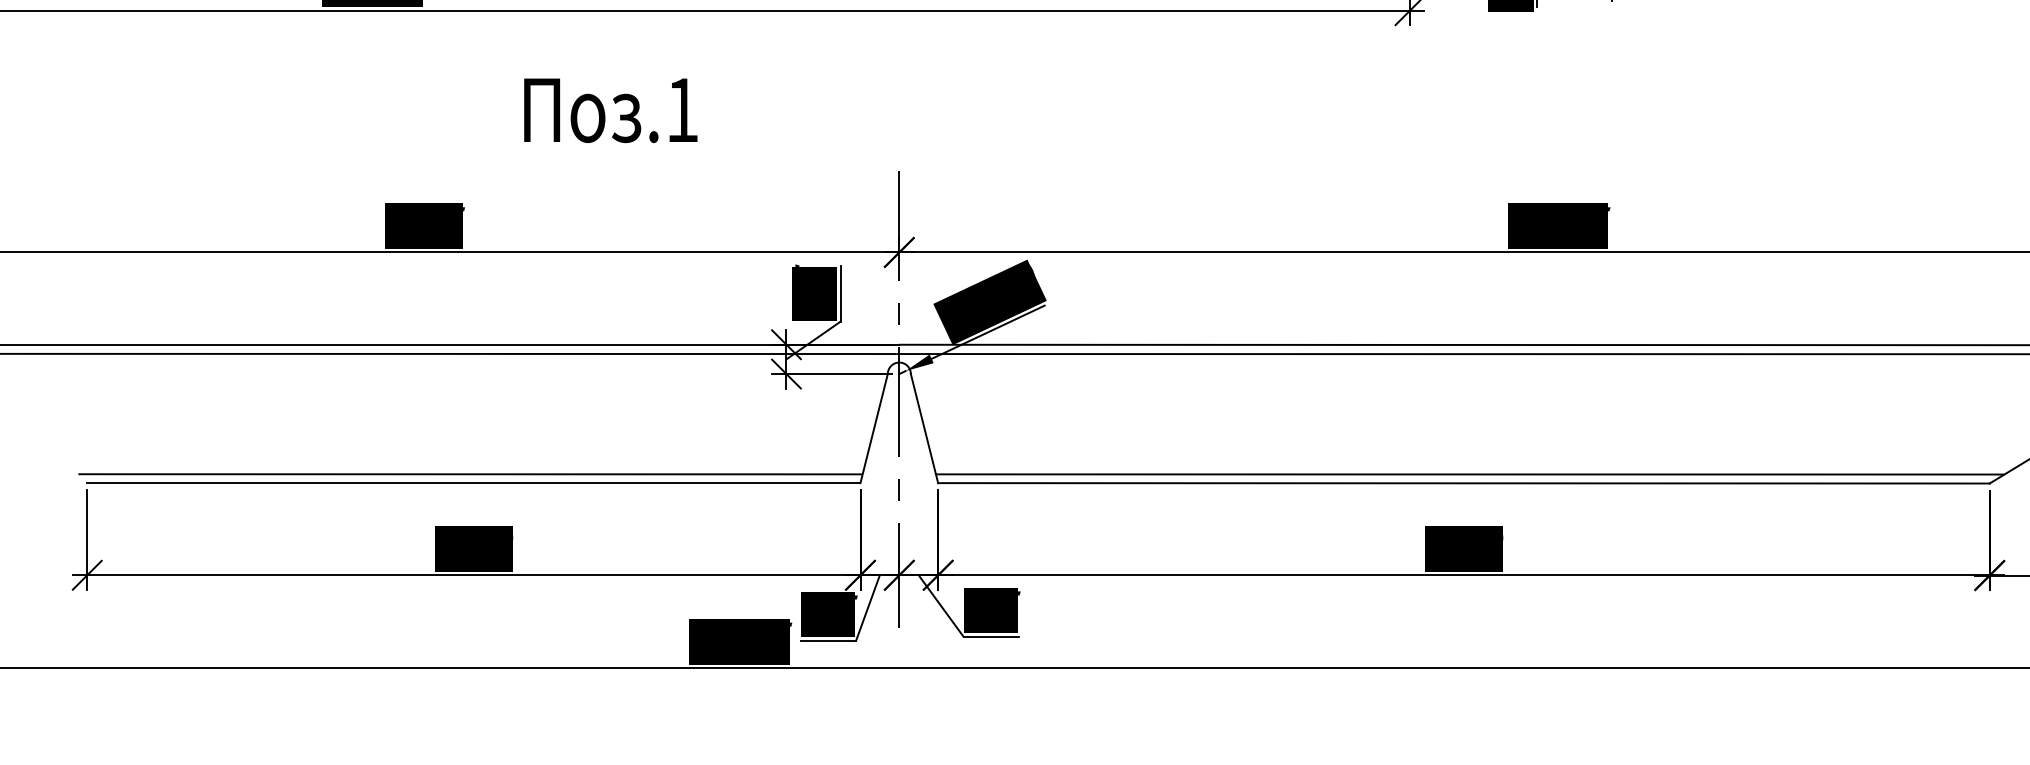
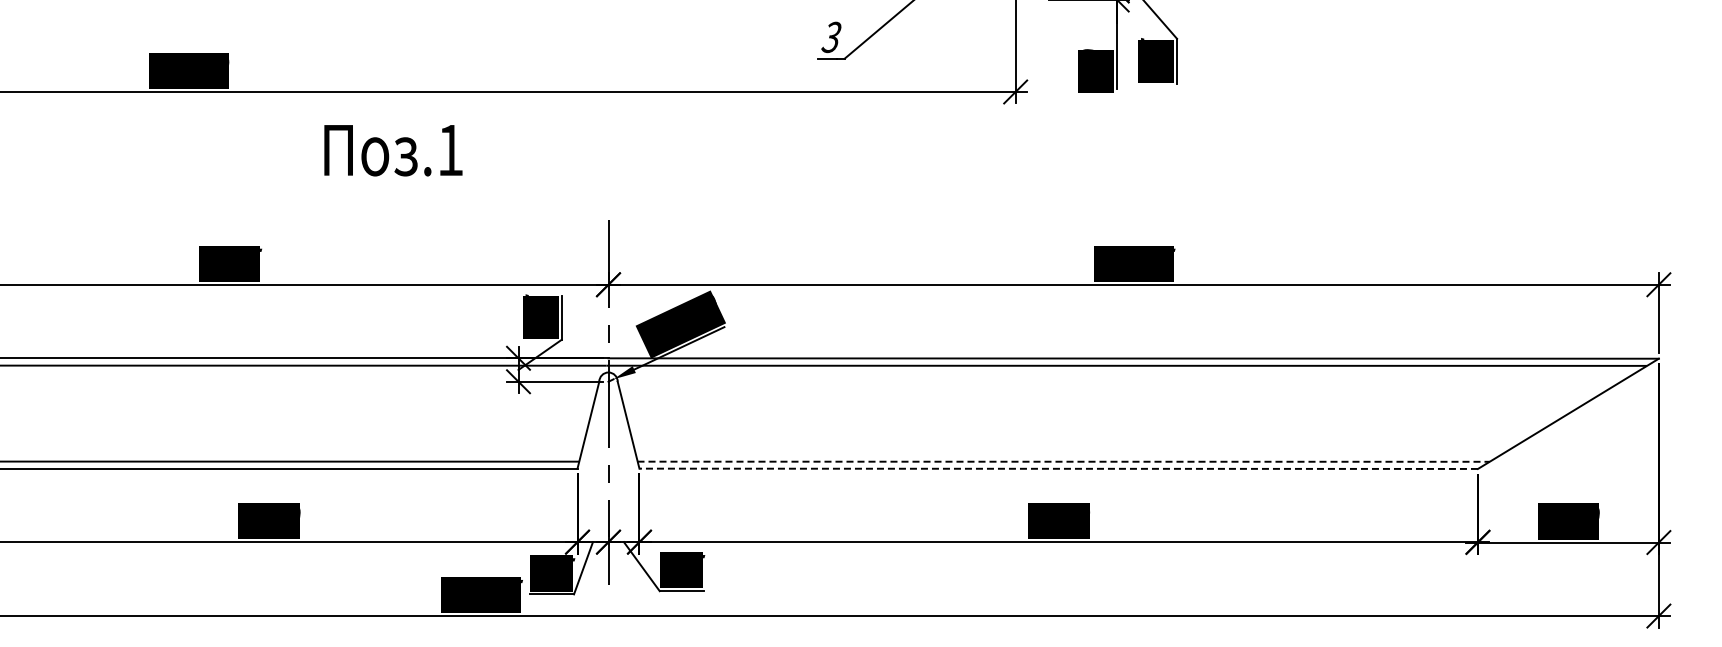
text: (610, 110) -> (393, 150), moved
line: (1471, 474) -> (1064, 461), solid -> dashed
line: (1463, 482) -> (1058, 468), solid -> dashed

